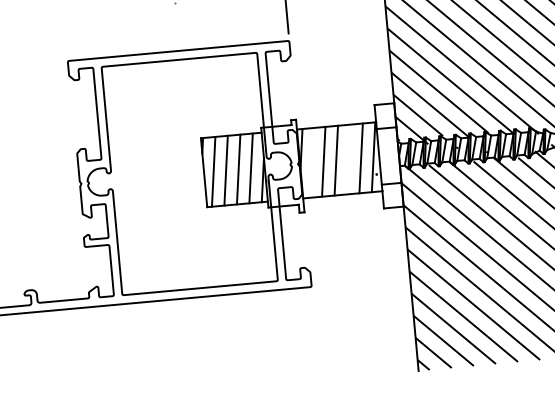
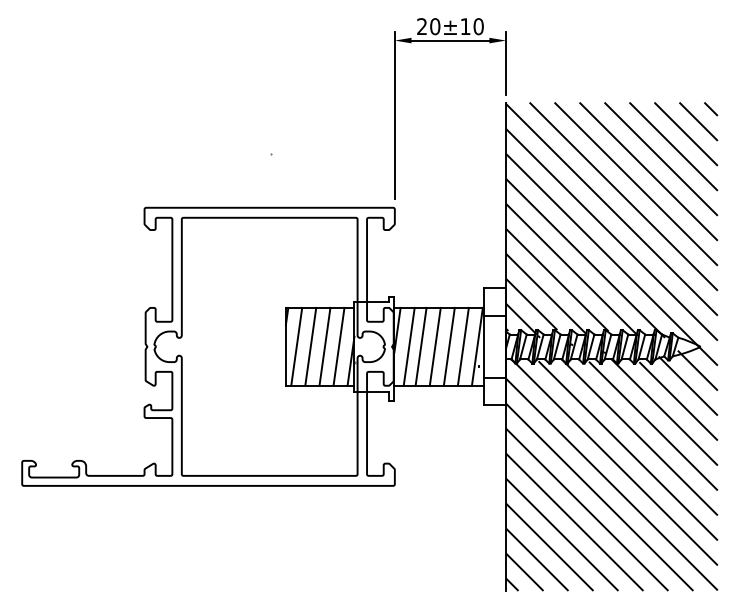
line: (347, 159) -> (448, 346), added
line: (312, 162) -> (408, 346), added

